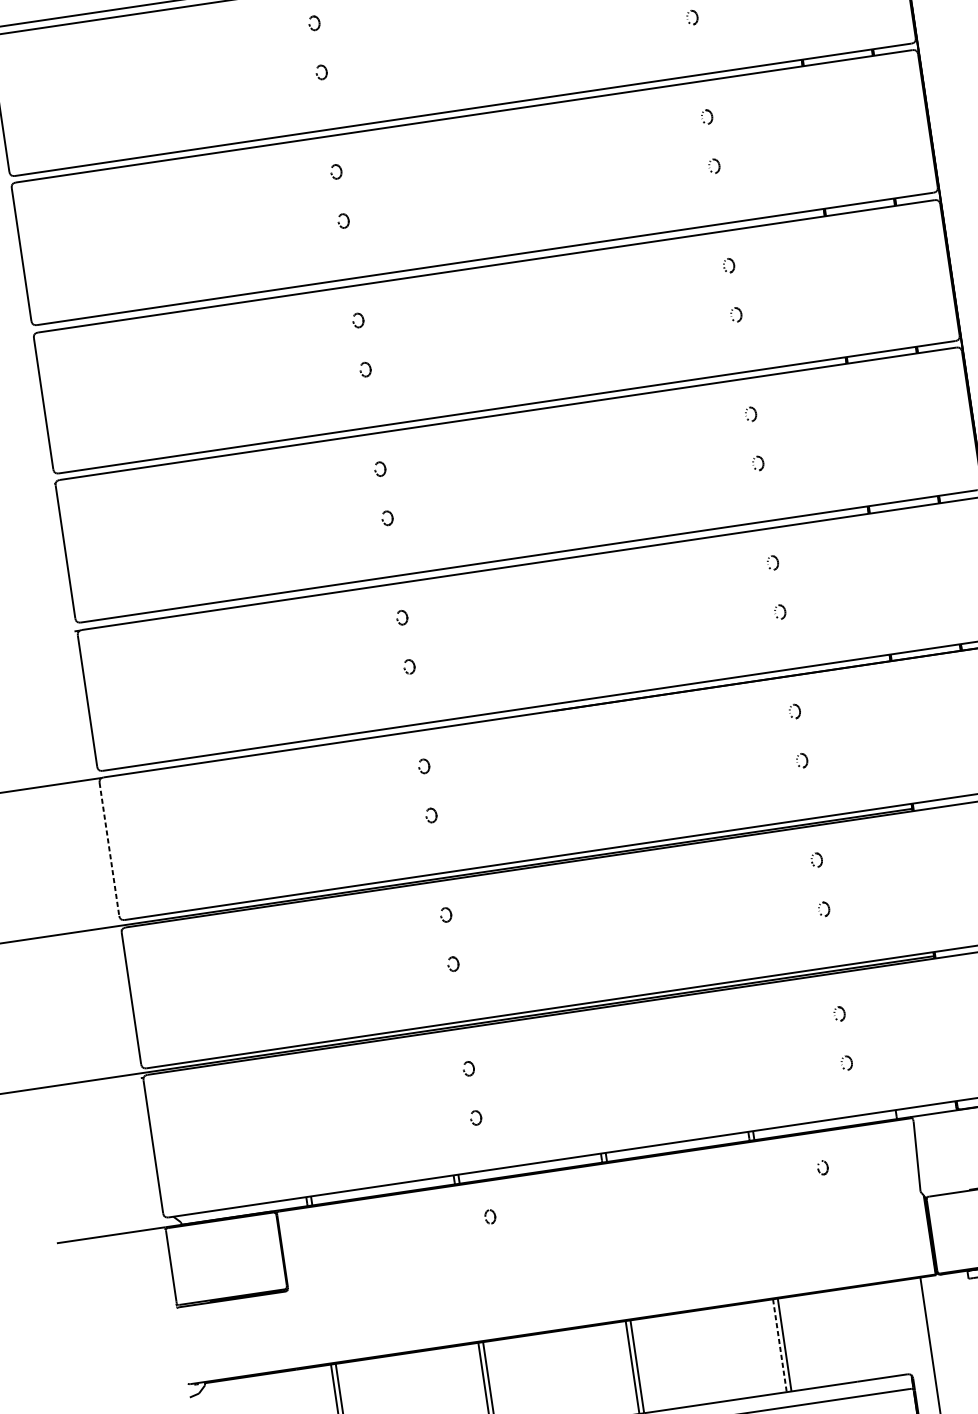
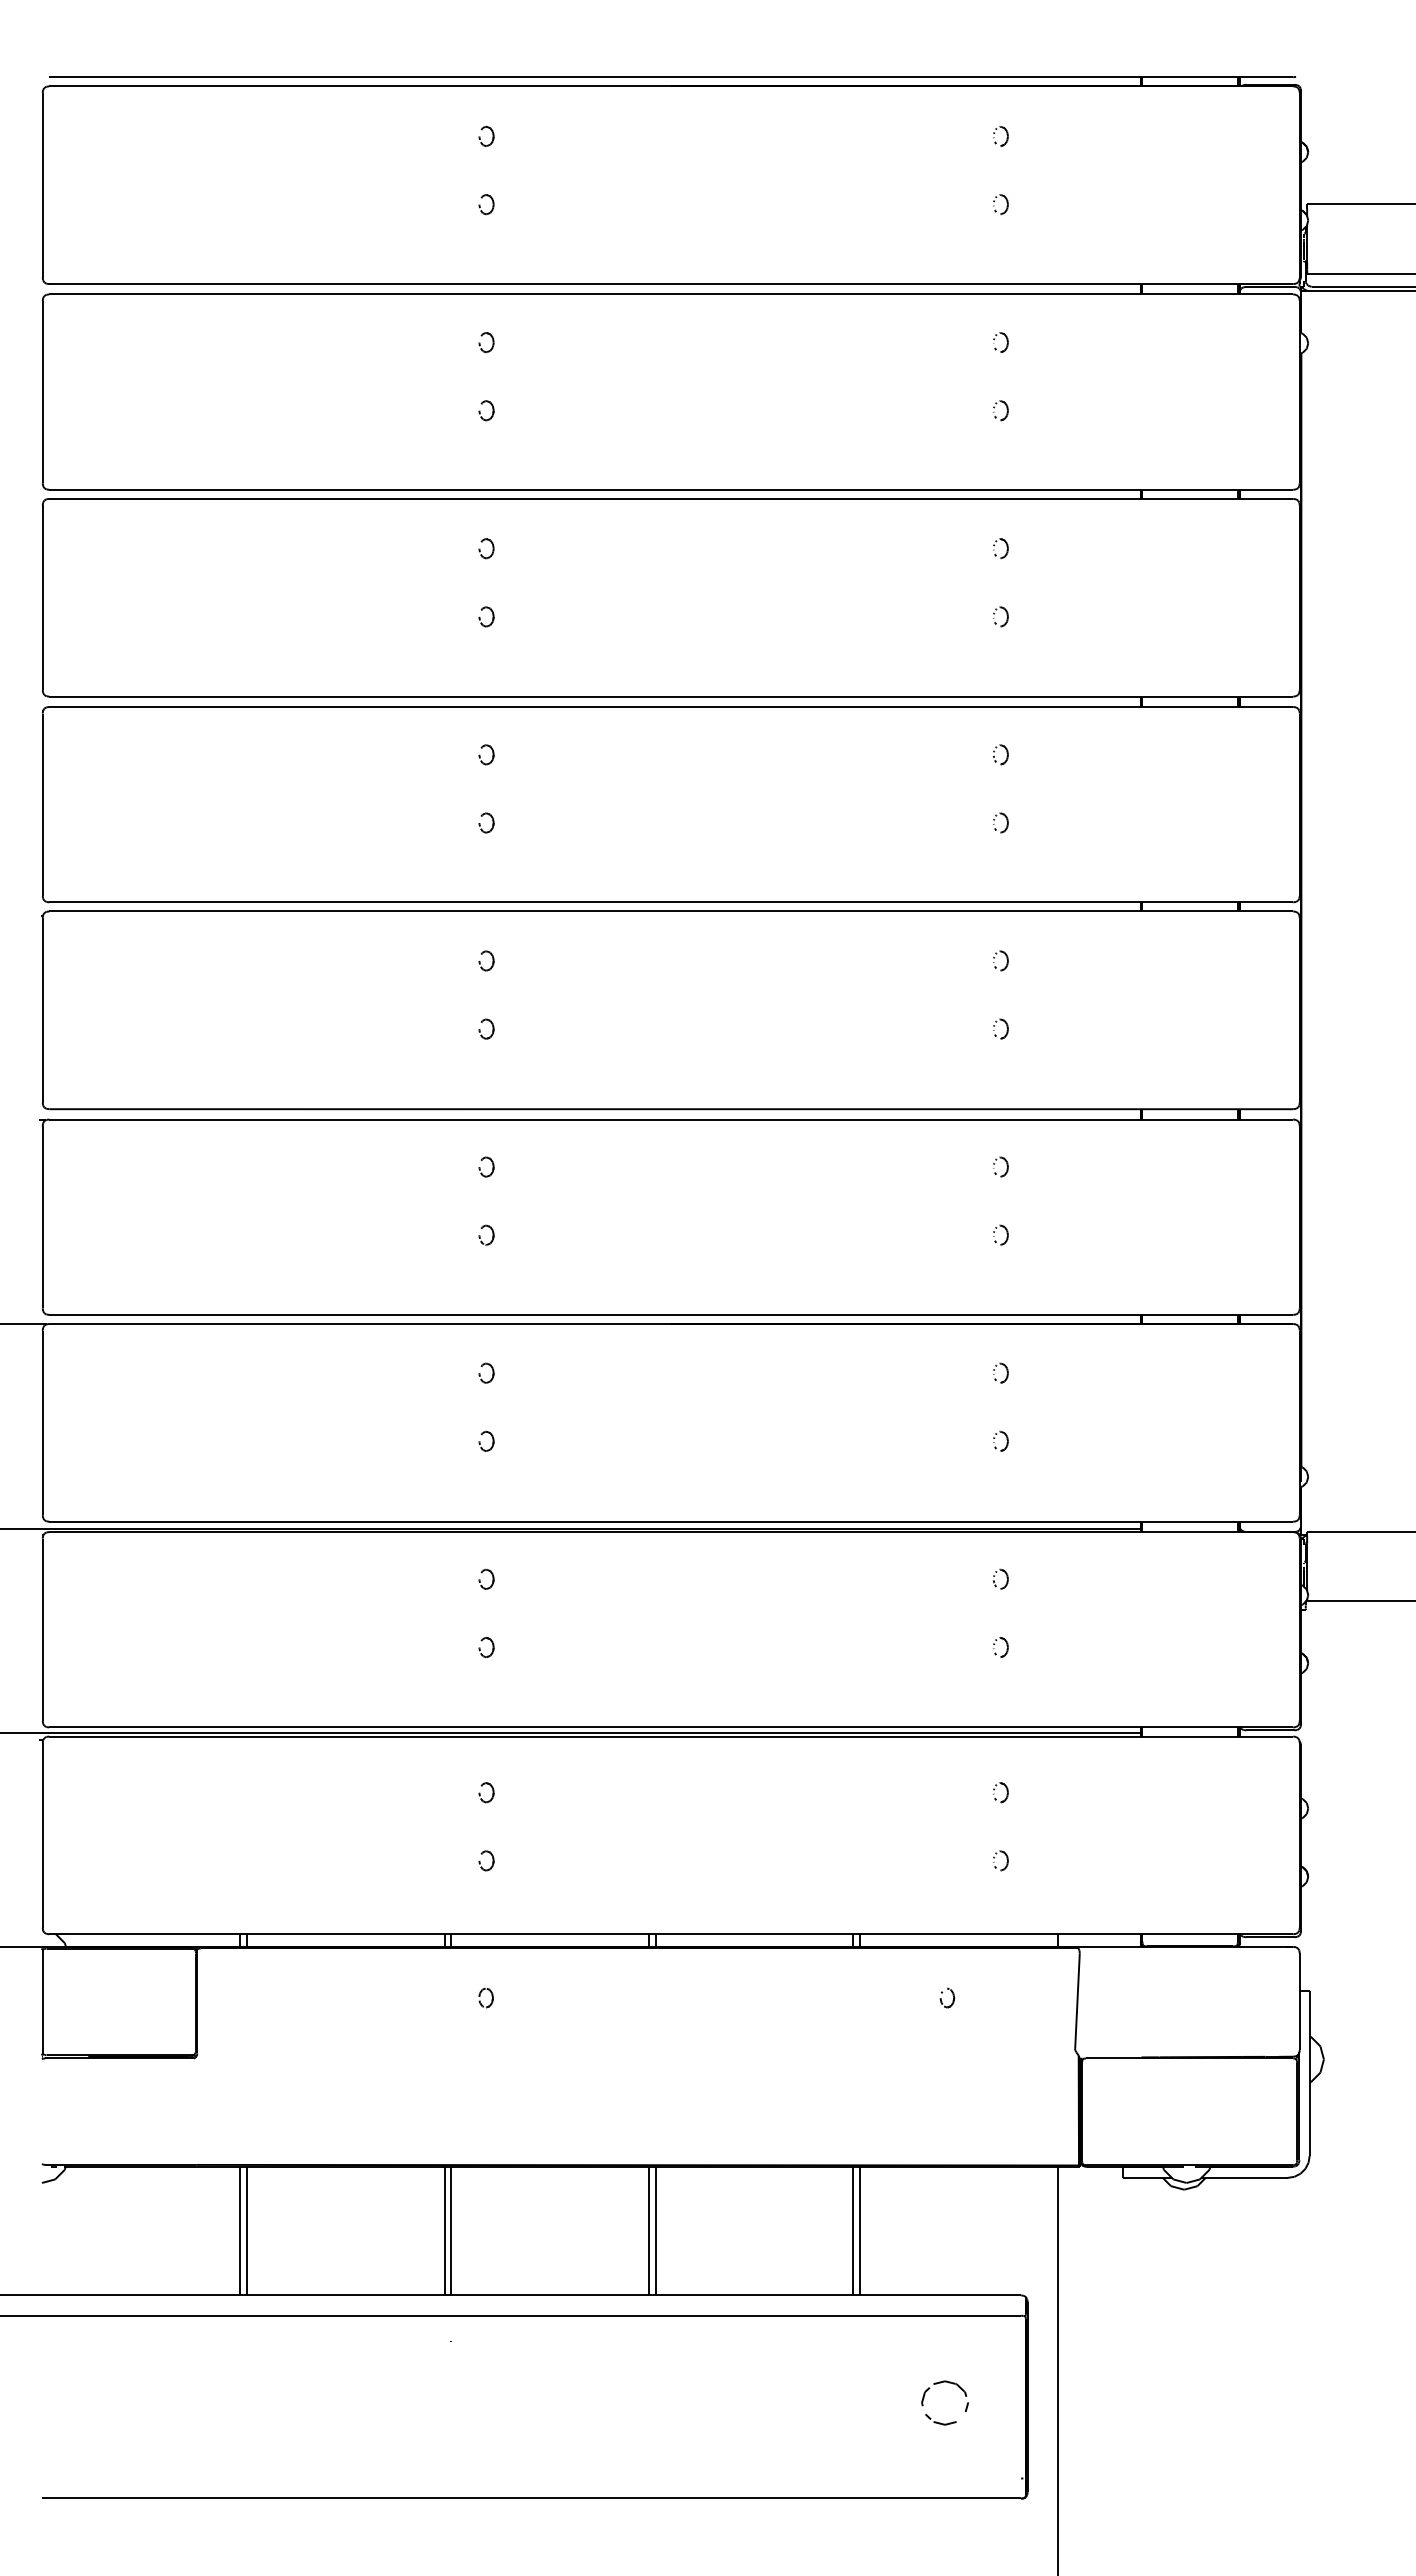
line: (109, 849) -> (42, 1423), dashed -> solid
line: (780, 1346) -> (853, 2231), dashed -> solid

